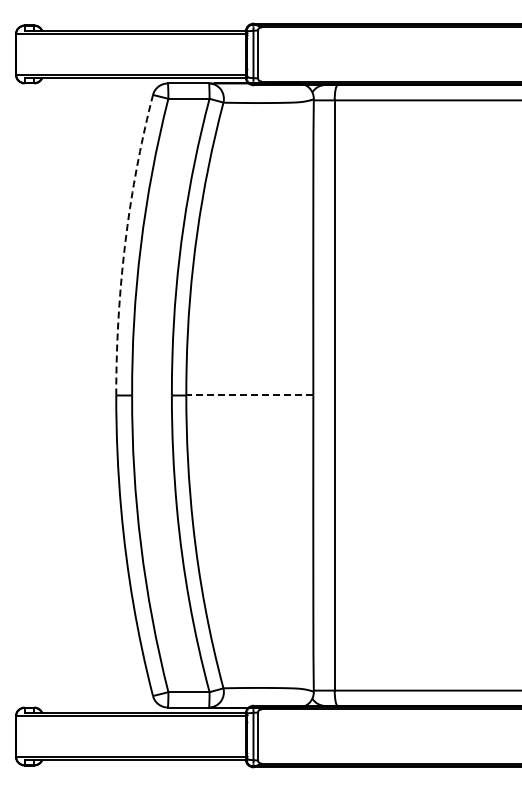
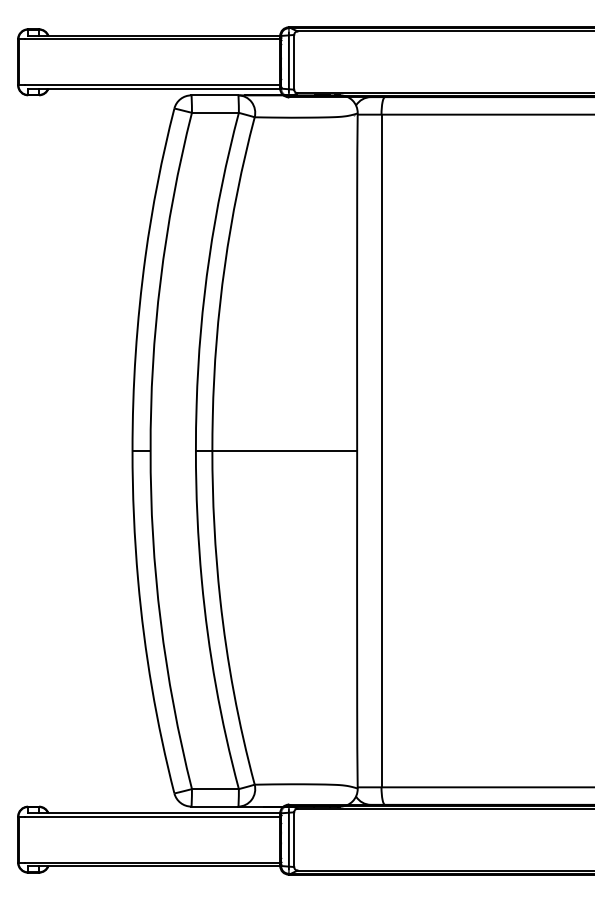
line: (125, 245) -> (143, 280), dashed -> solid
line: (249, 395) -> (284, 451), dashed -> solid

